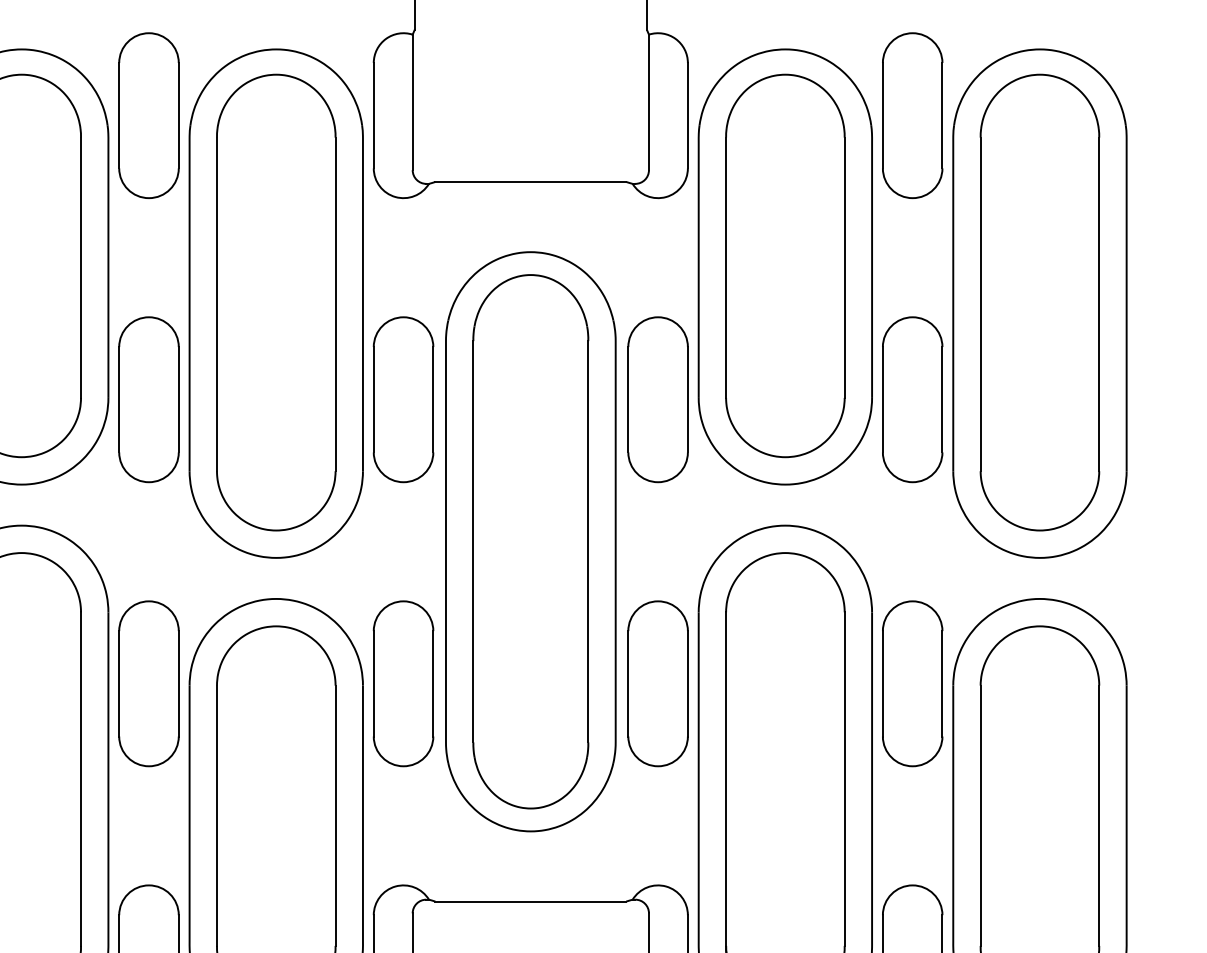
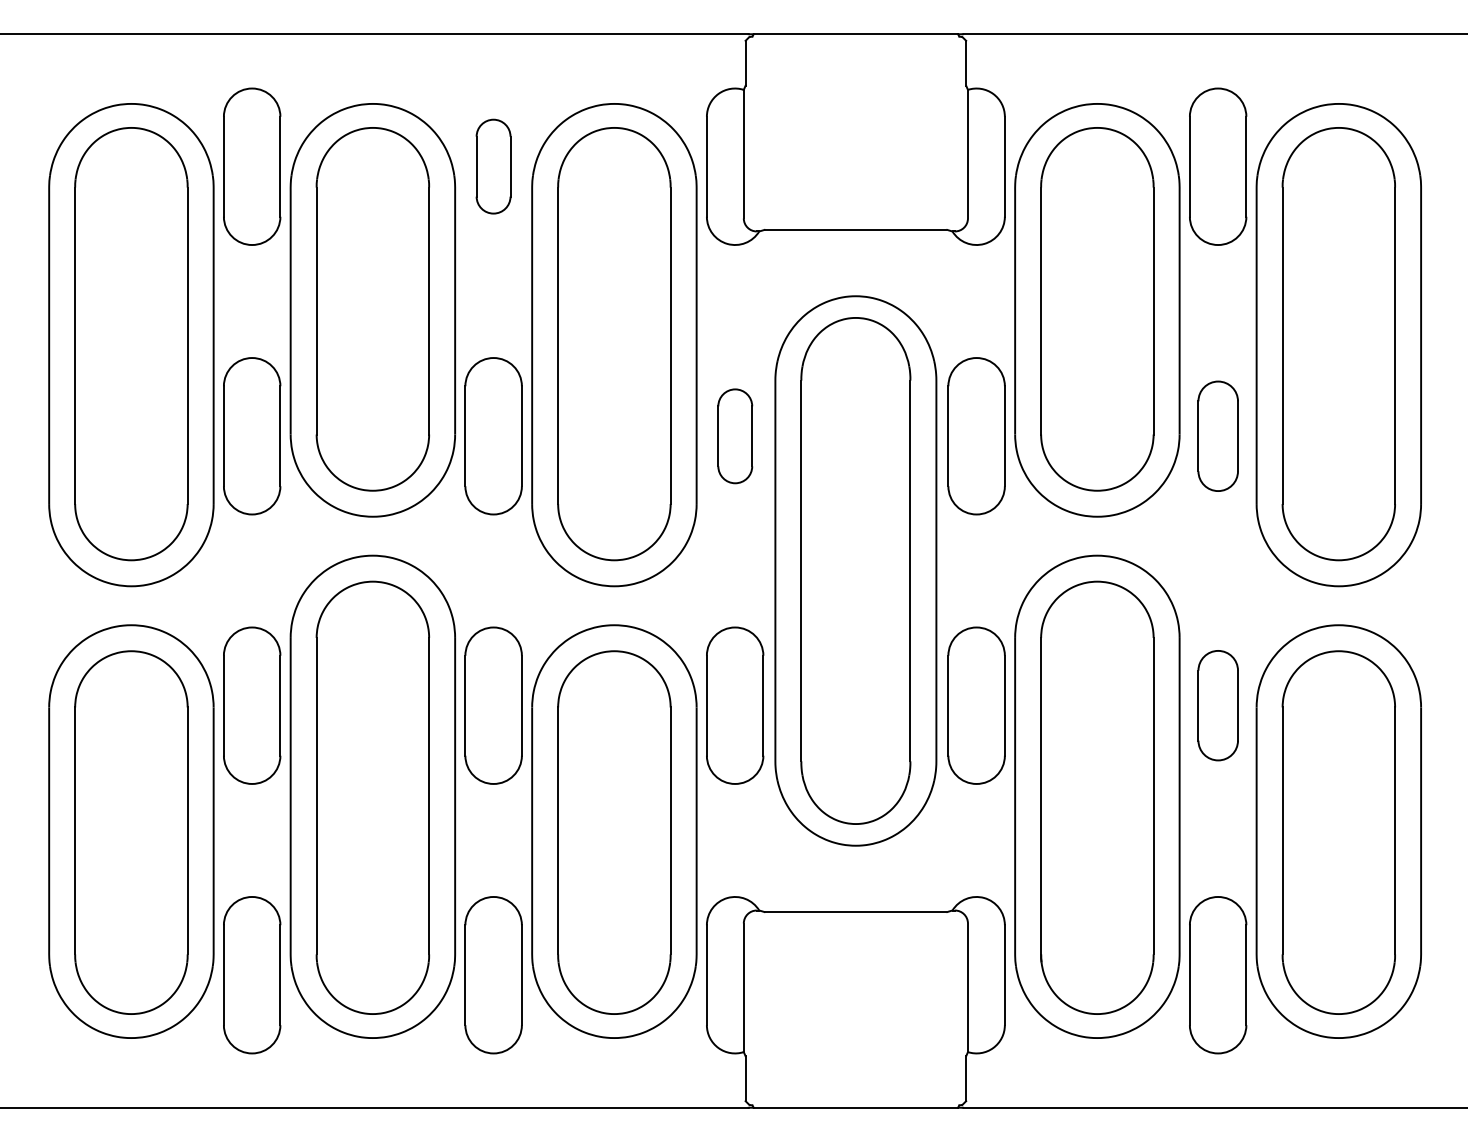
part: (148, 115) -> (493, 166), size x0.6
part: (403, 400) -> (735, 436), size x0.6
part: (913, 400) -> (1218, 436), size x0.7
part: (913, 683) -> (1218, 705), size x0.7

